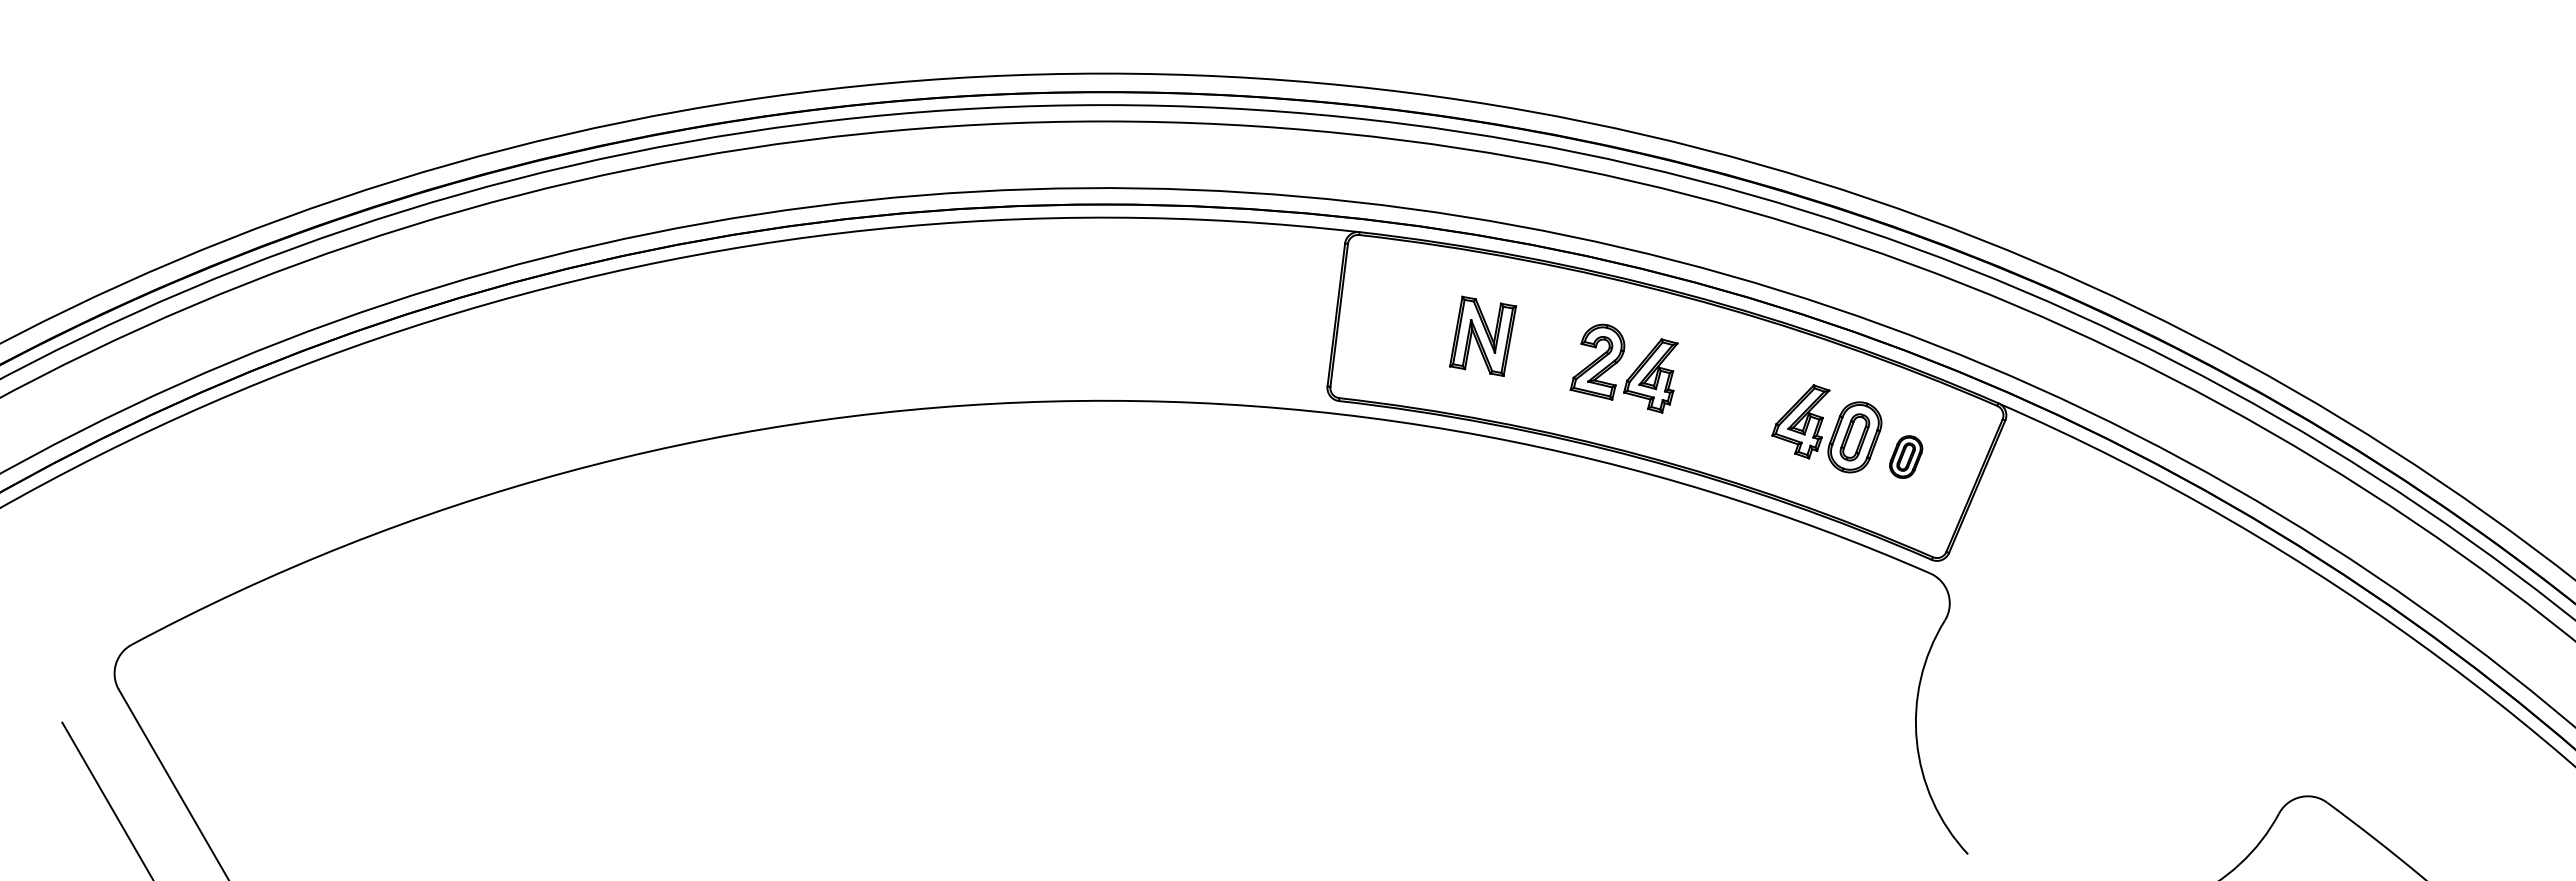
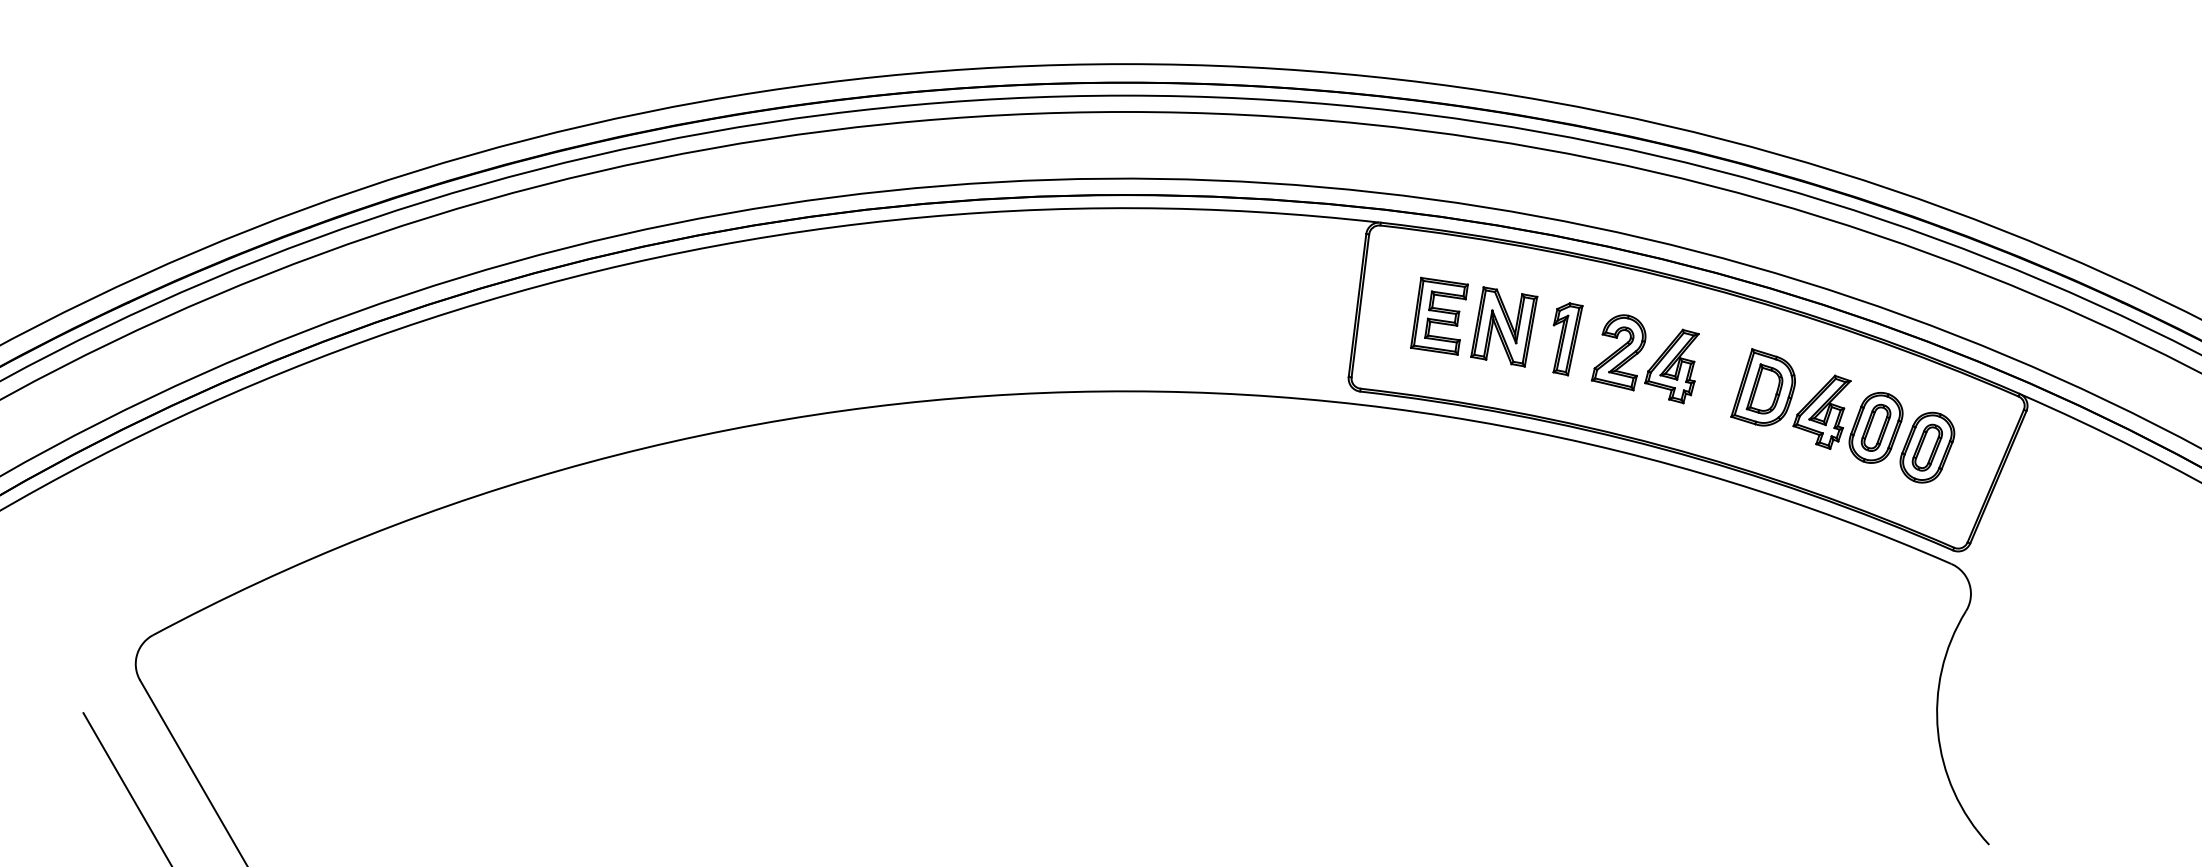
part: (1417, 325) -> (1438, 316), added
part: (1546, 348) -> (1567, 339), added
part: (1741, 396) -> (1762, 387), added
part: (1905, 456) -> (1926, 447), size x1.67

